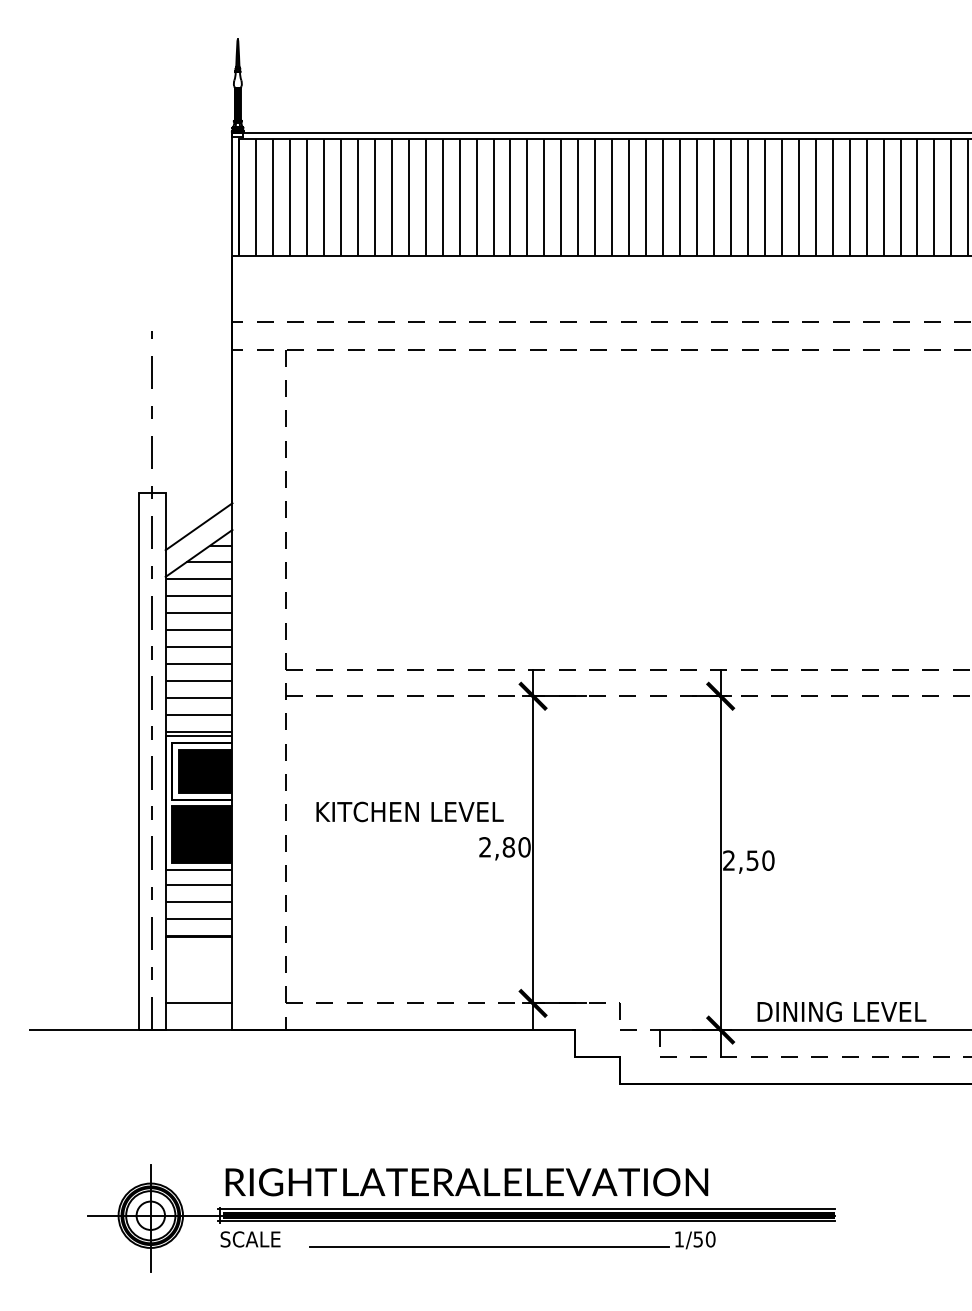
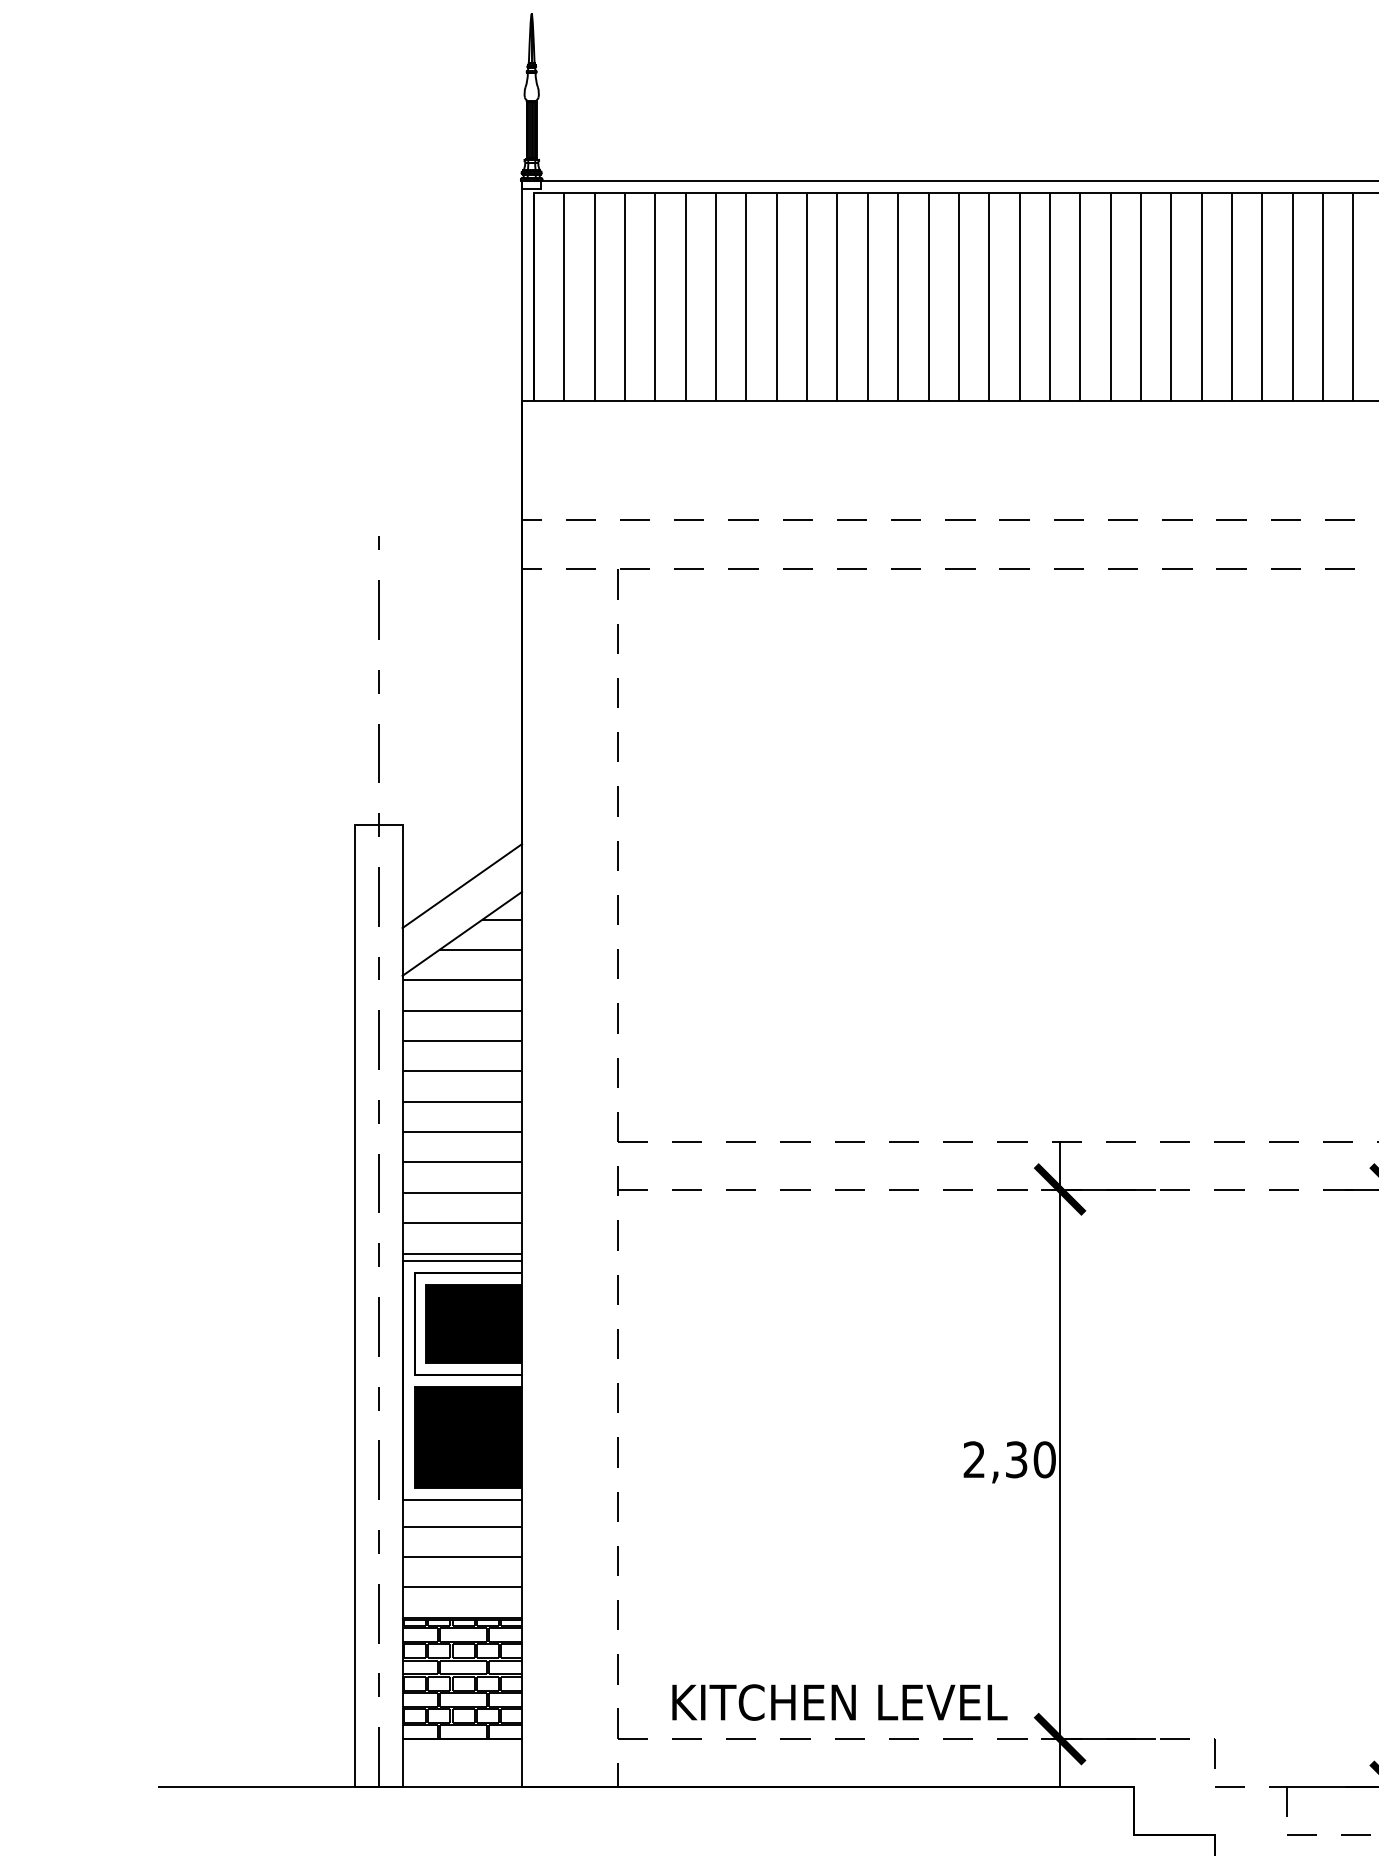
text: (409, 811) -> (838, 1701), moved
text: (508, 847) -> (1016, 1460), 2,80 -> 2,30
hatch: (198, 969) -> (461, 1678), added

